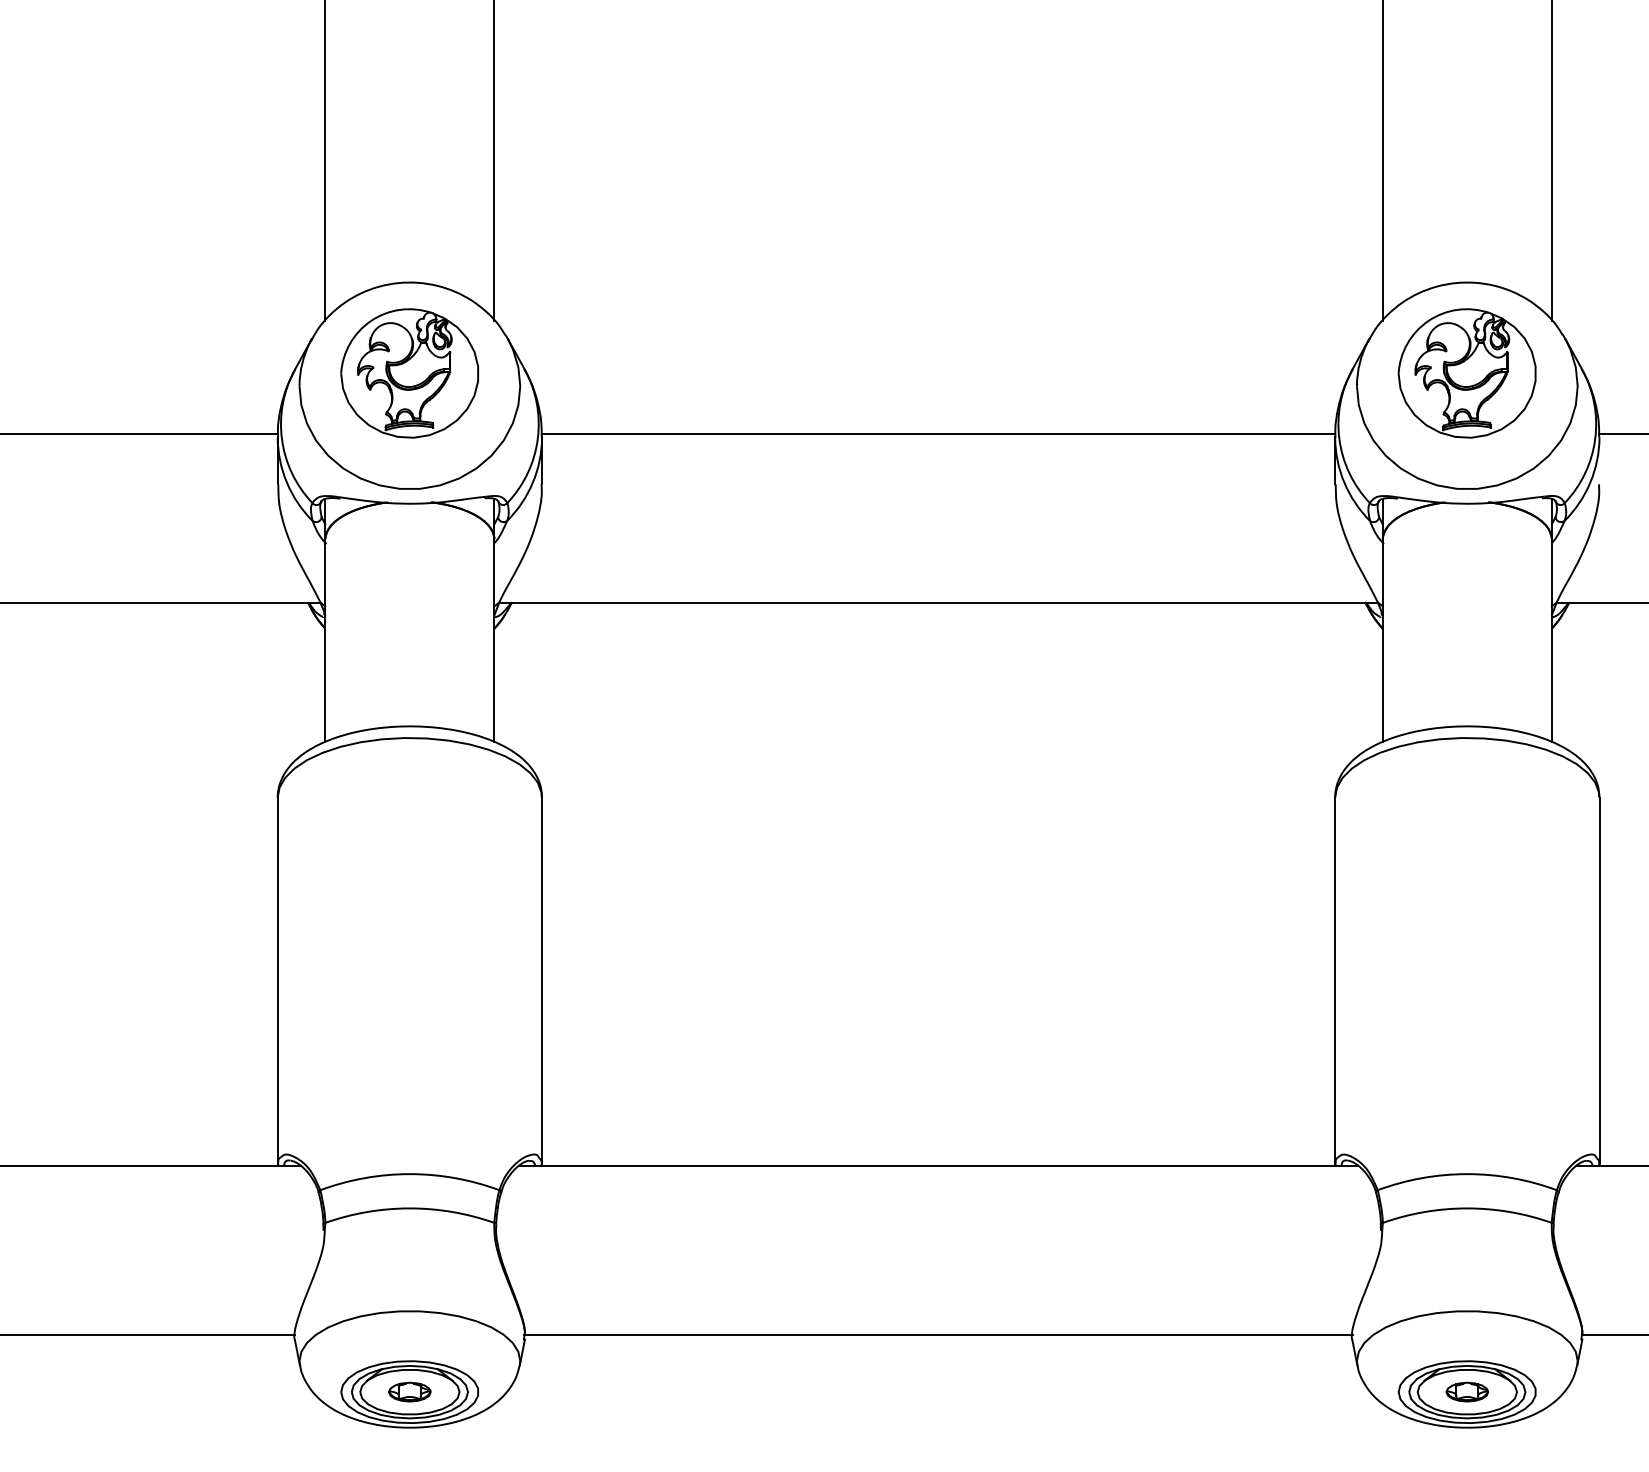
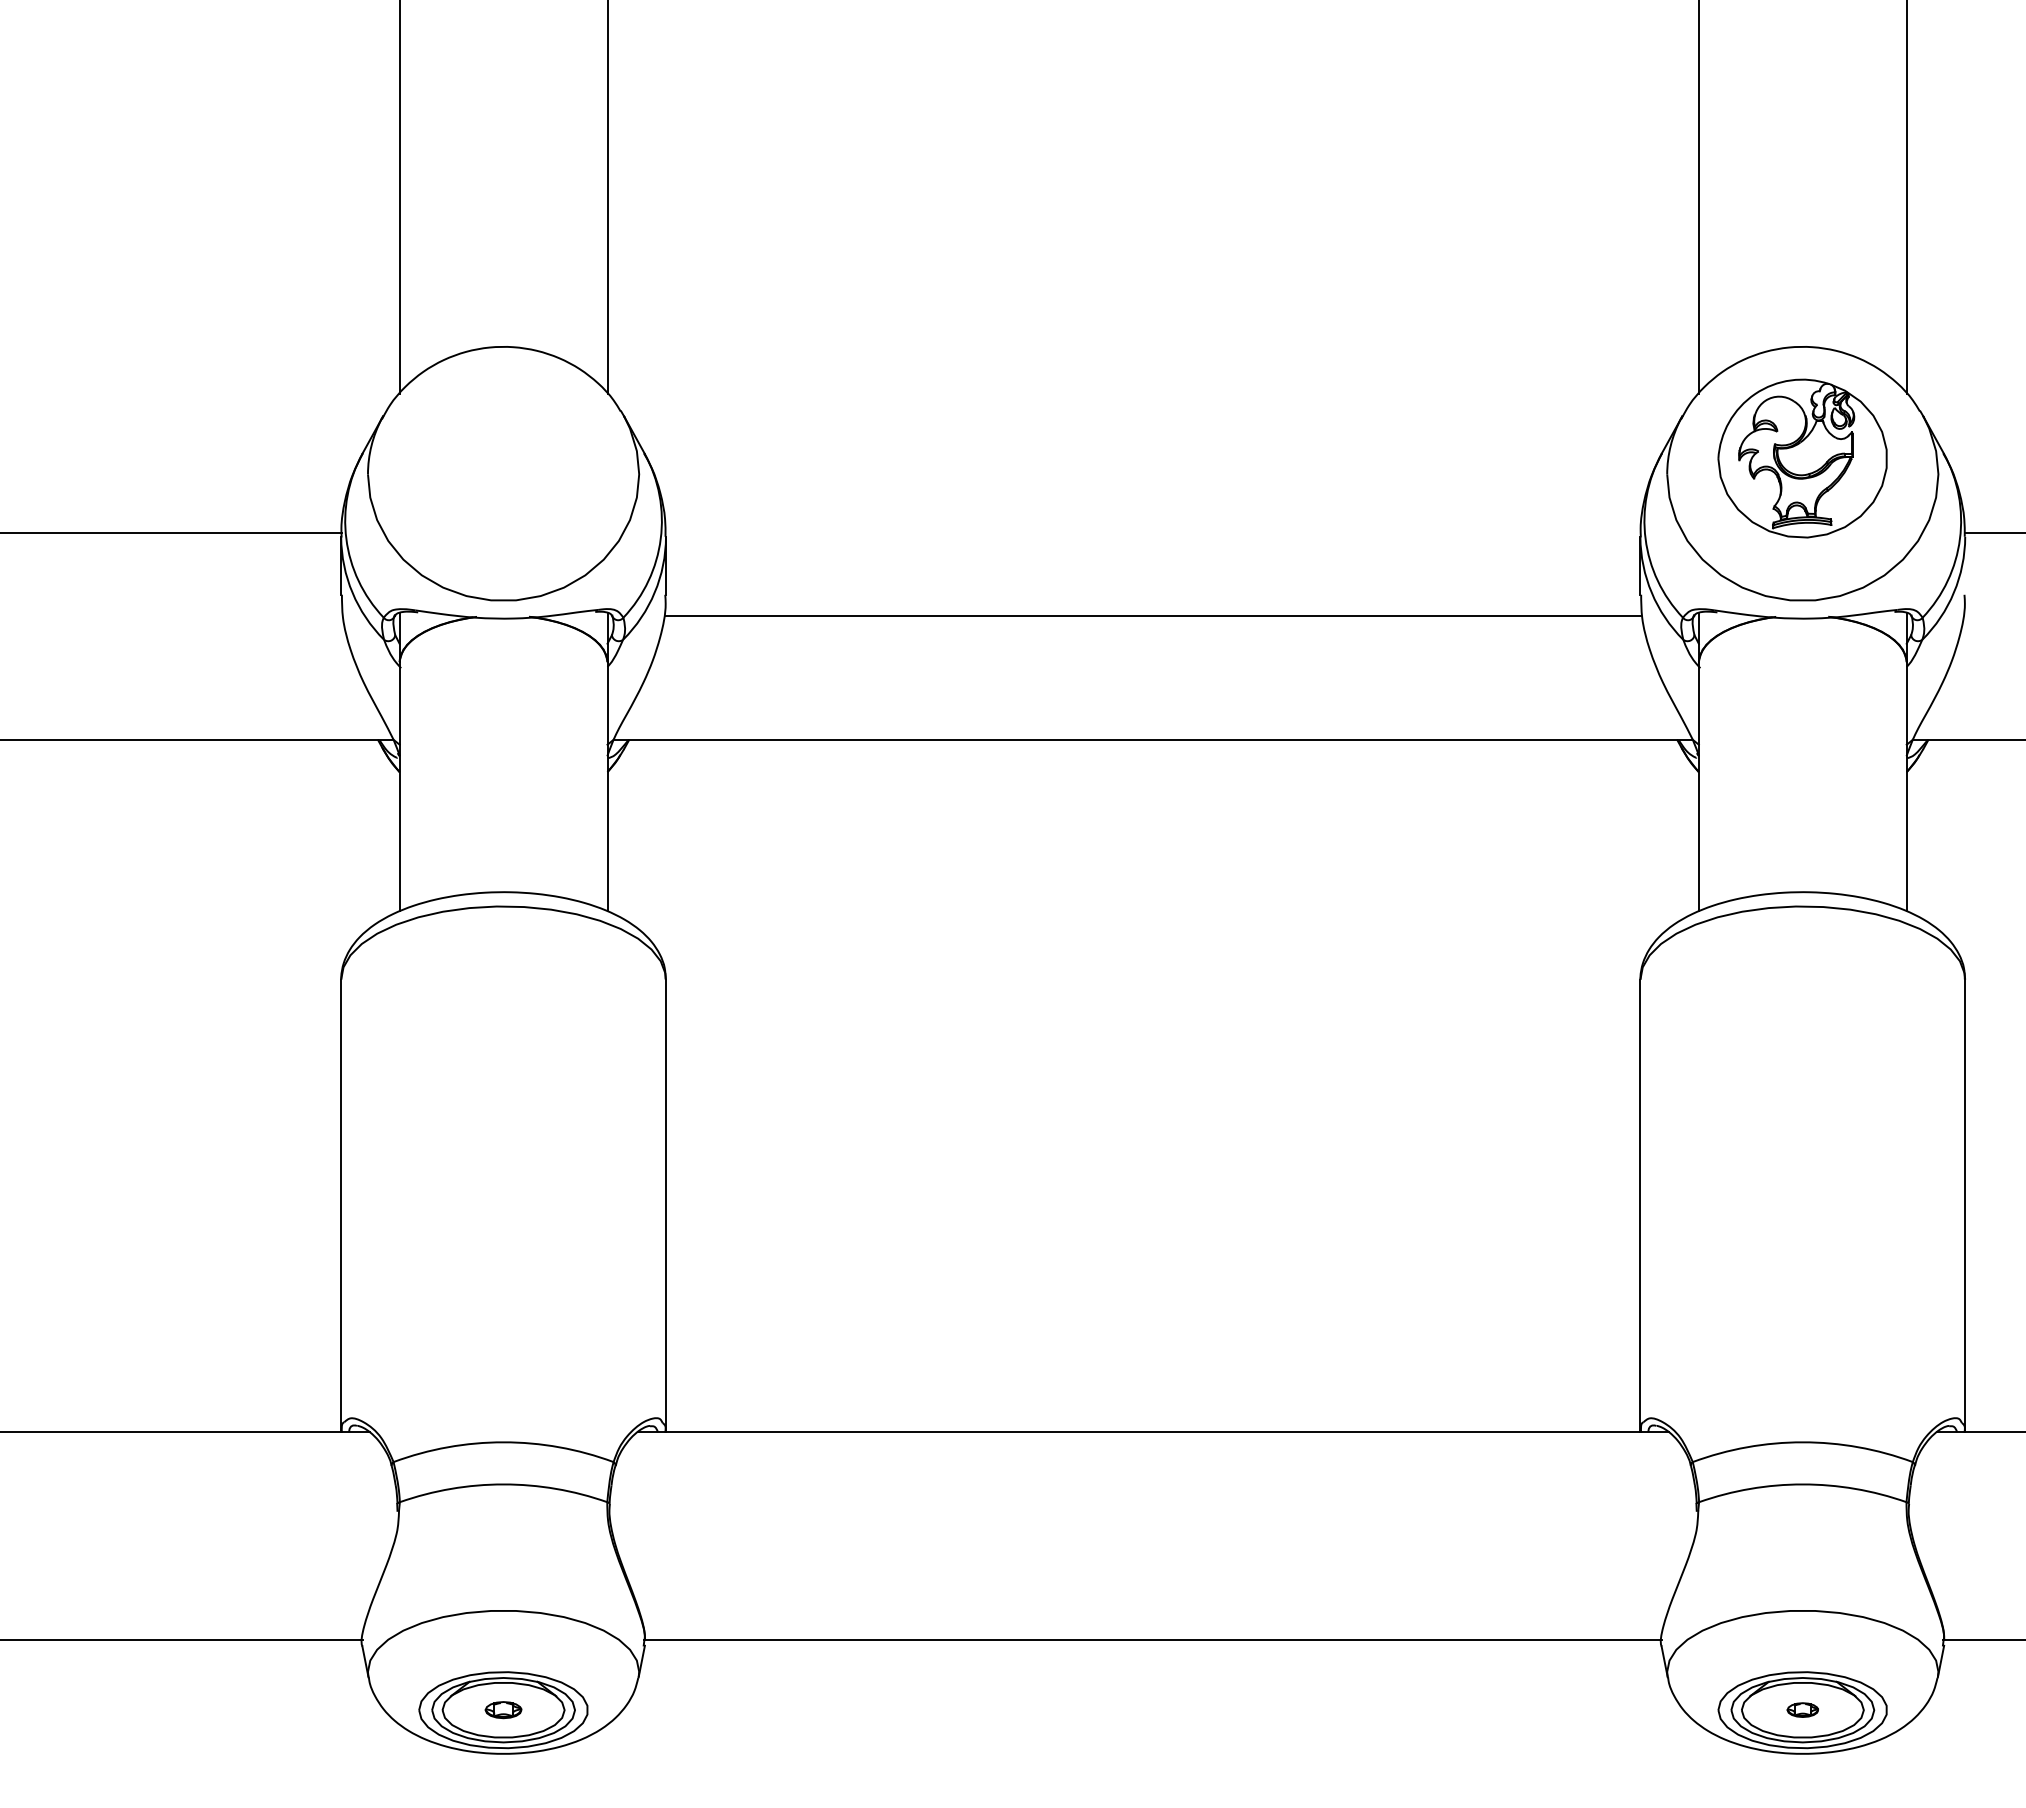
part: (409, 373) -> (503, 458), removed
line: (938, 433) -> (1152, 615), moved
part: (409, 1391) -> (503, 1709), size x0.7
part: (1467, 1391) -> (1802, 1709), size x0.6

